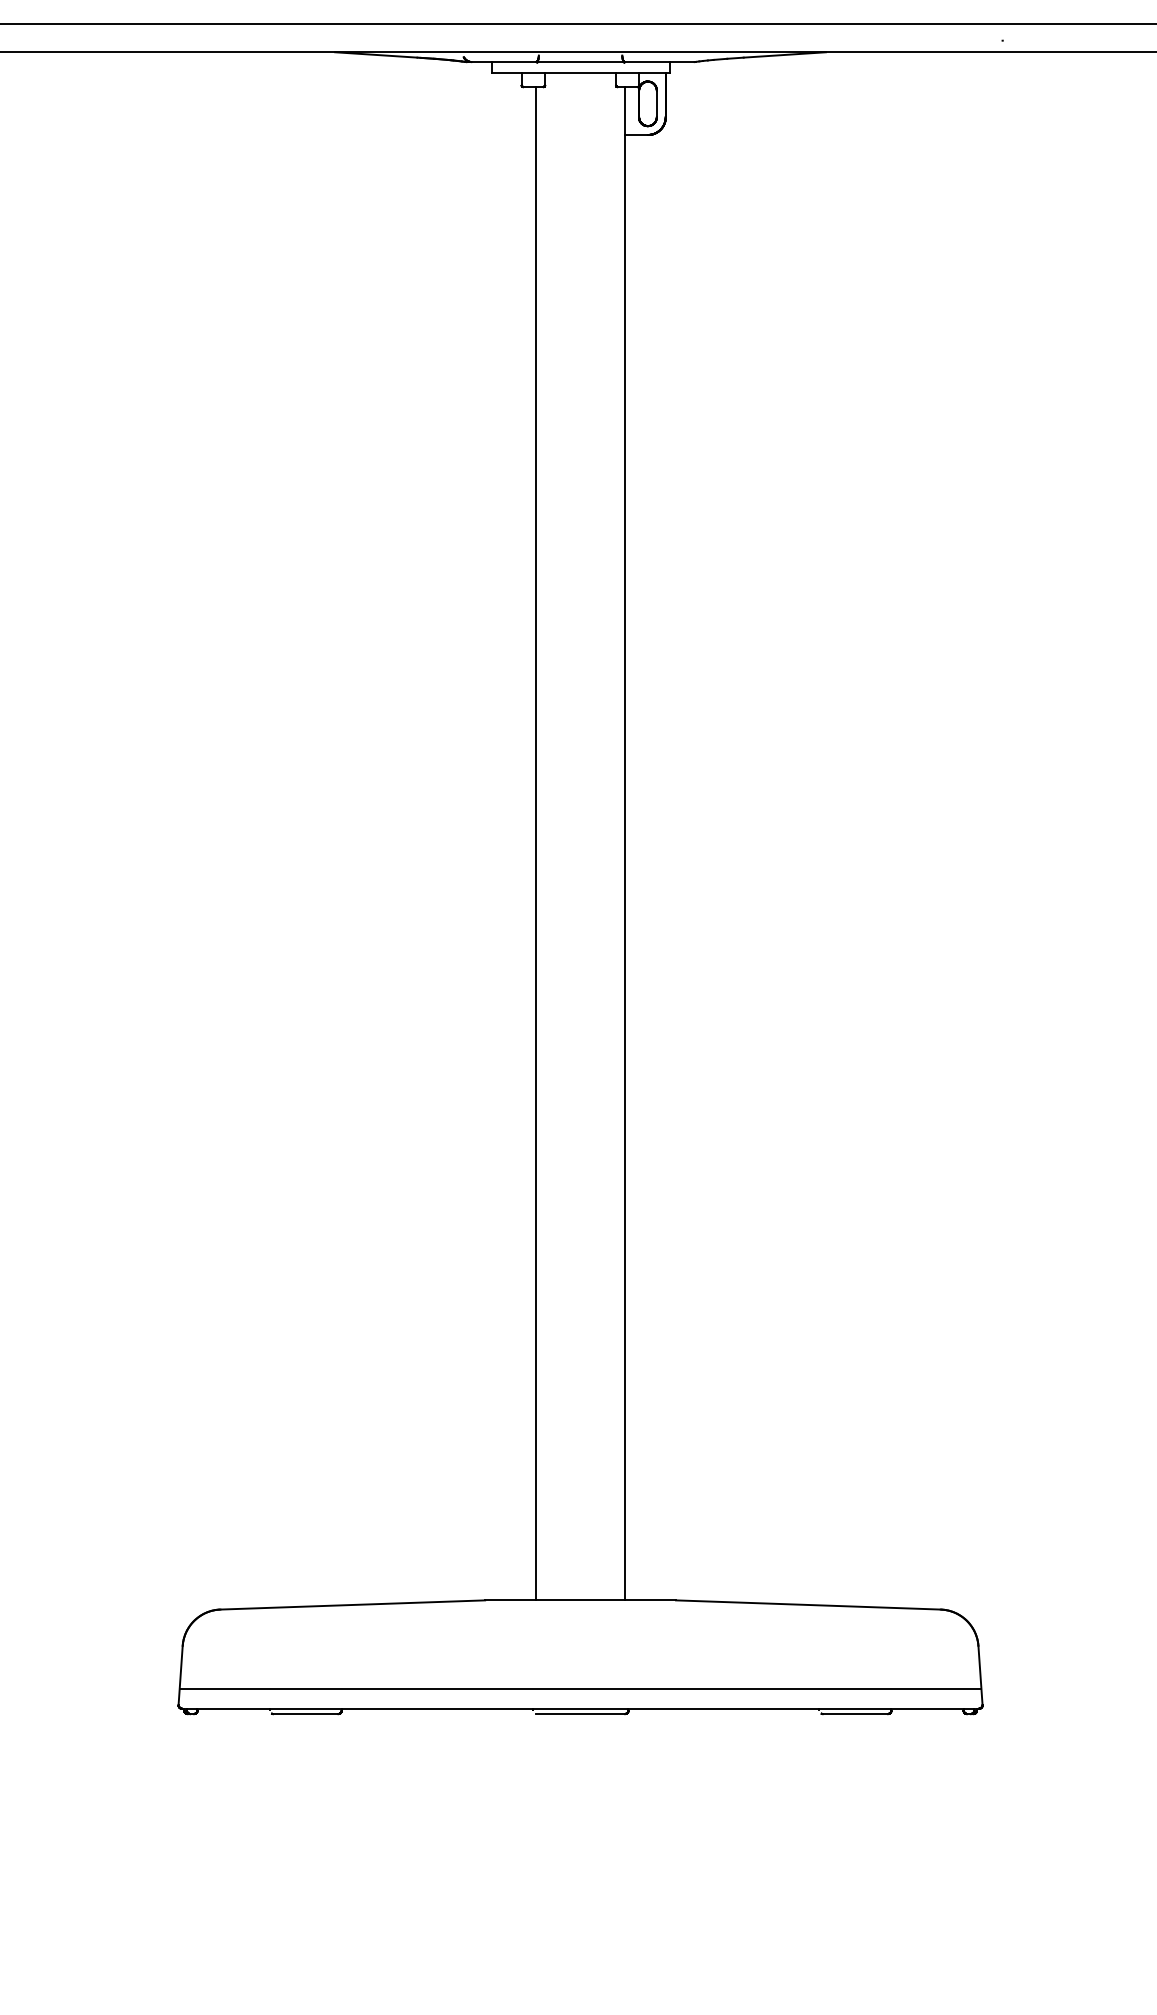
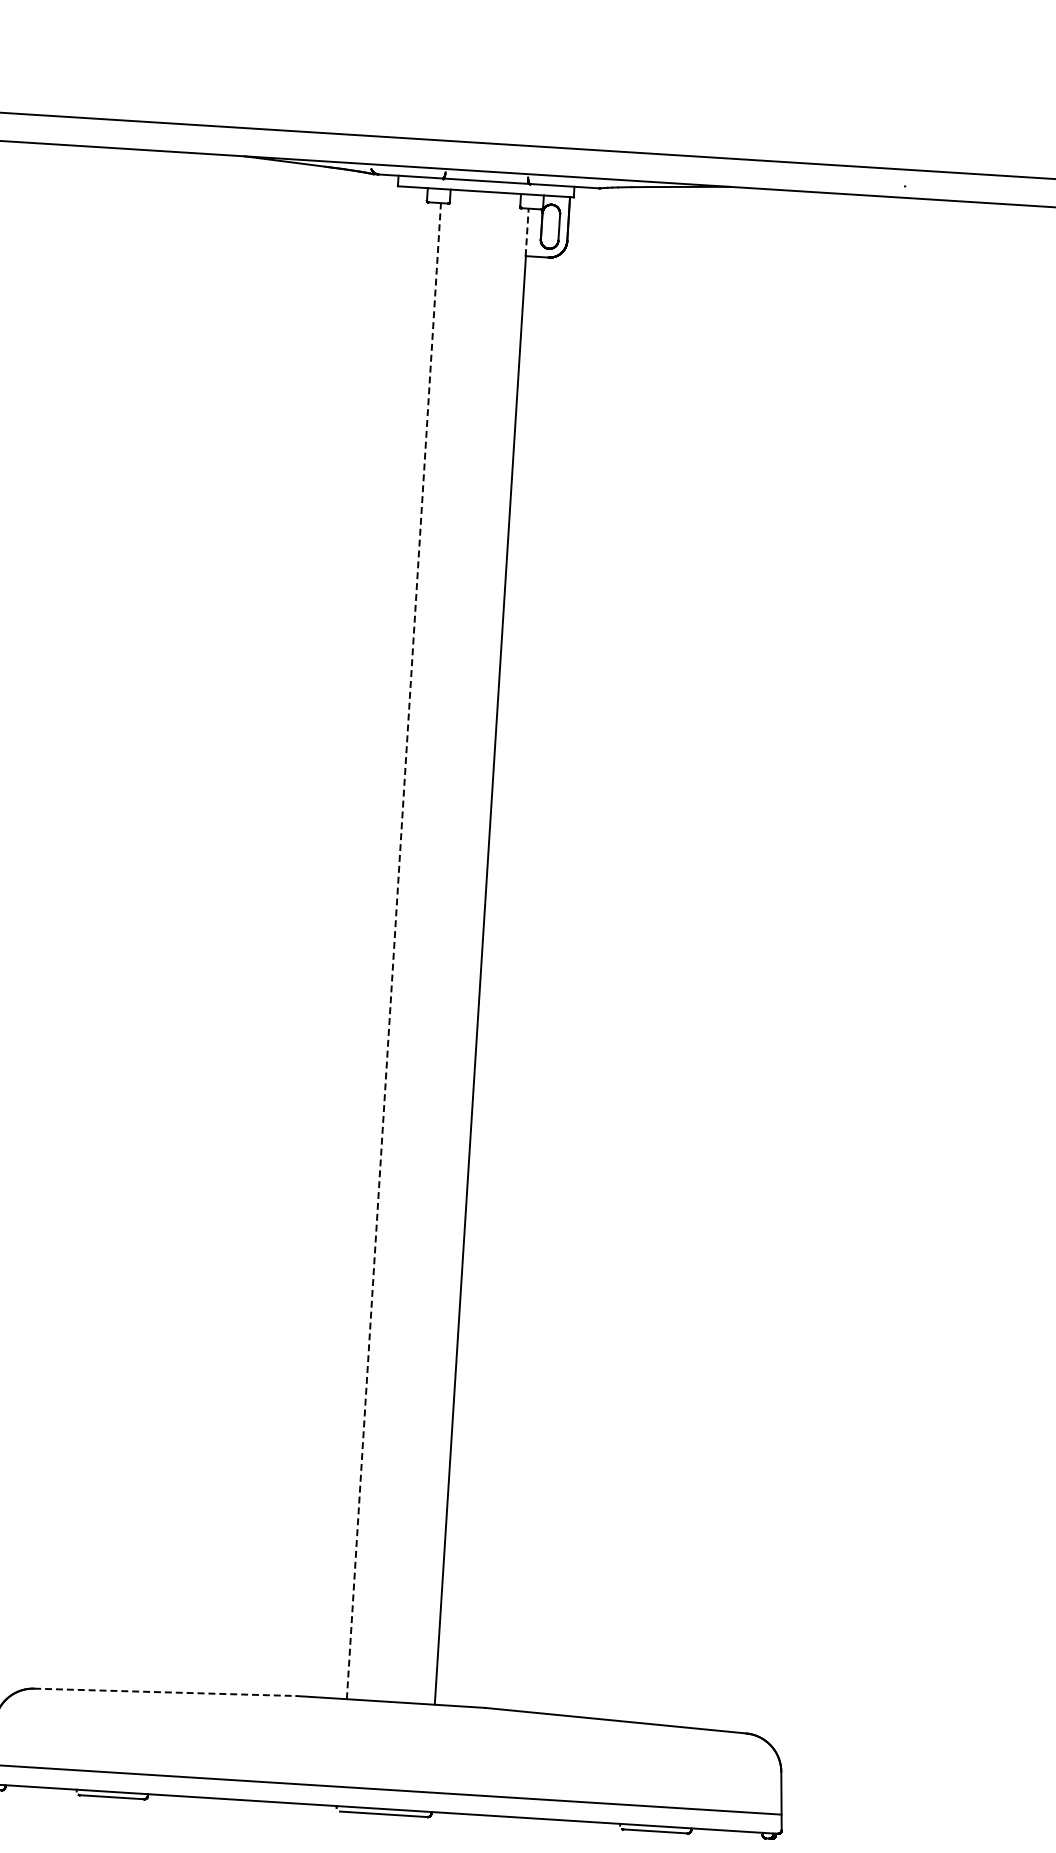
line: (624, 110) -> (526, 231), solid -> dashed
line: (536, 843) -> (394, 951), solid -> dashed
line: (353, 1604) -> (166, 1691), solid -> dashed

